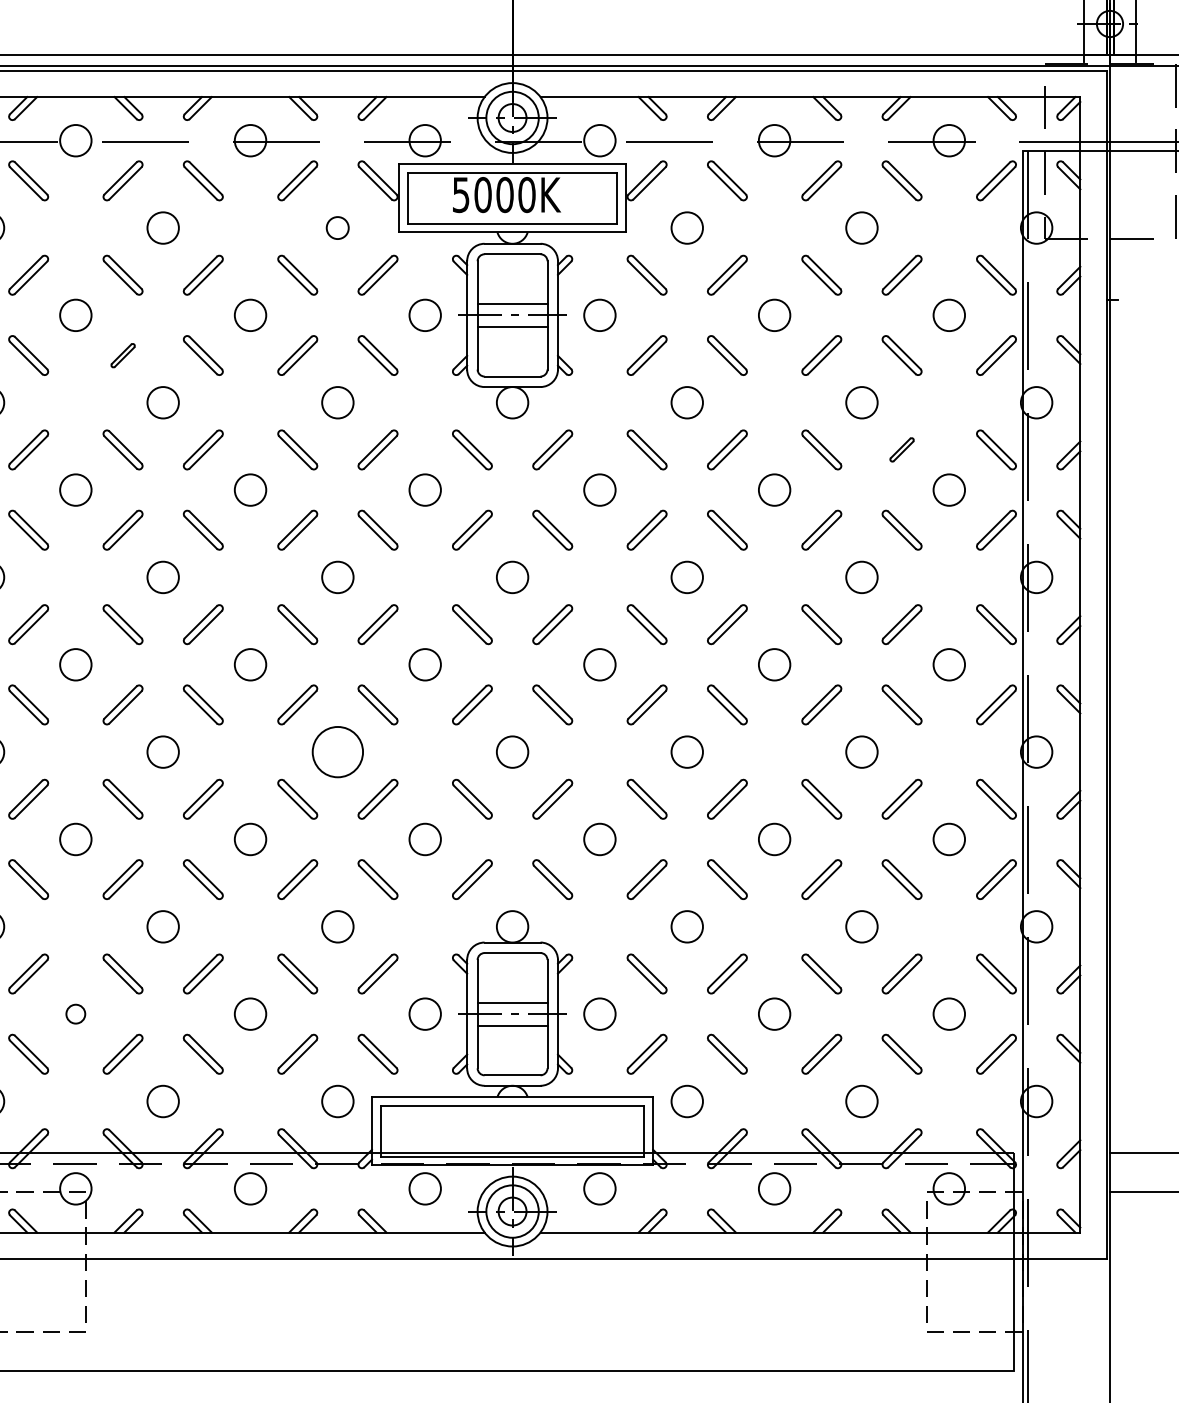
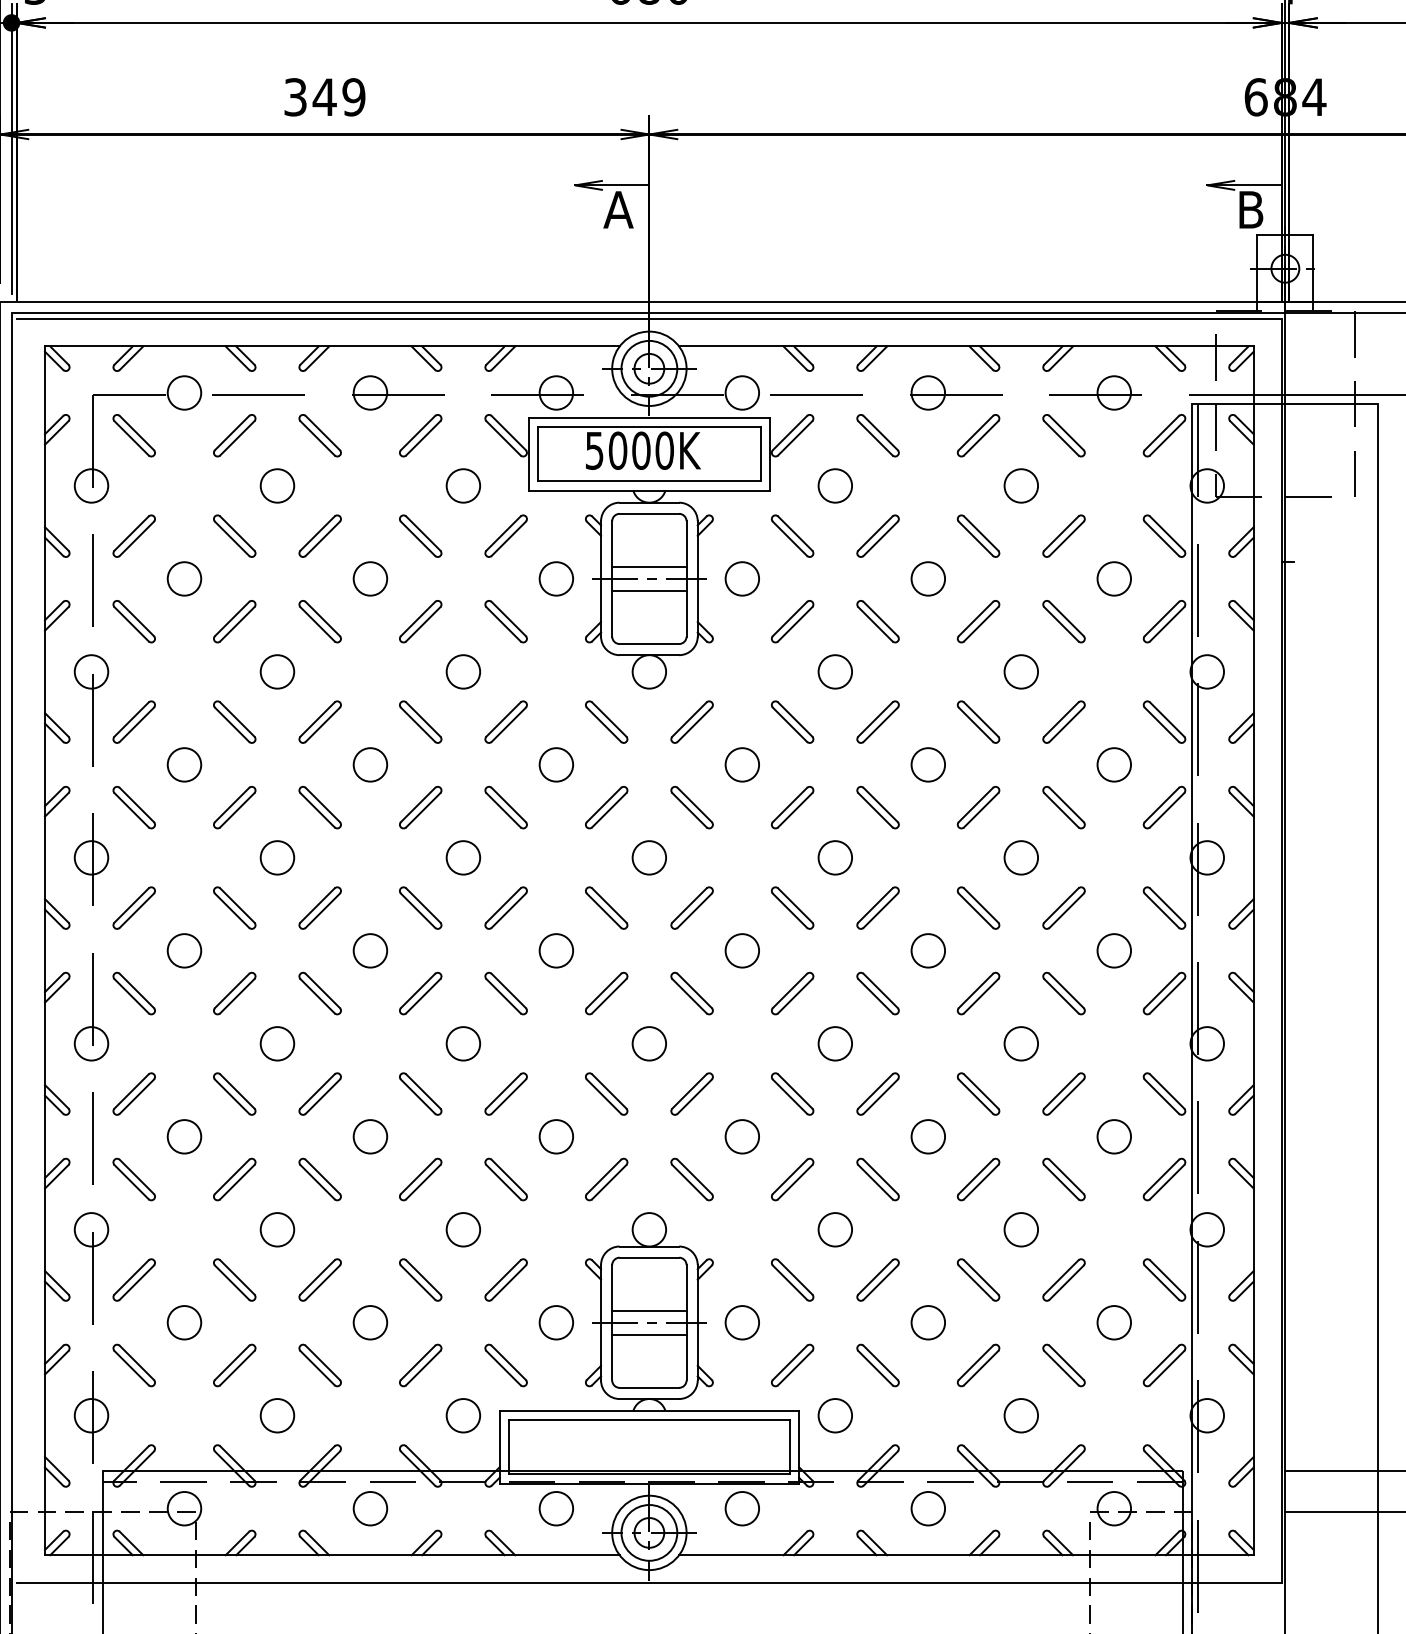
circle: (337, 227) -> (462, 485), size x1.43
part: (122, 355) -> (234, 621), size x1.67
part: (901, 449) -> (1063, 721), size x1.67
circle: (337, 751) -> (463, 1043), size x0.62
circle: (75, 1013) -> (184, 1322), size x1.67

